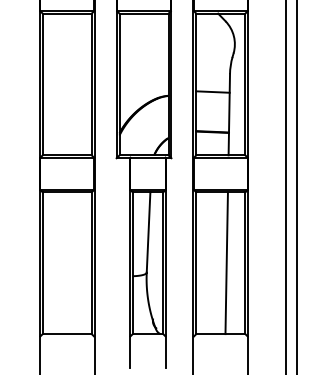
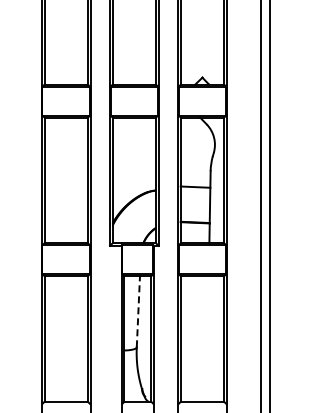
line: (148, 232) -> (138, 311), solid -> dashed
line: (226, 262) -> (207, 338), removed

